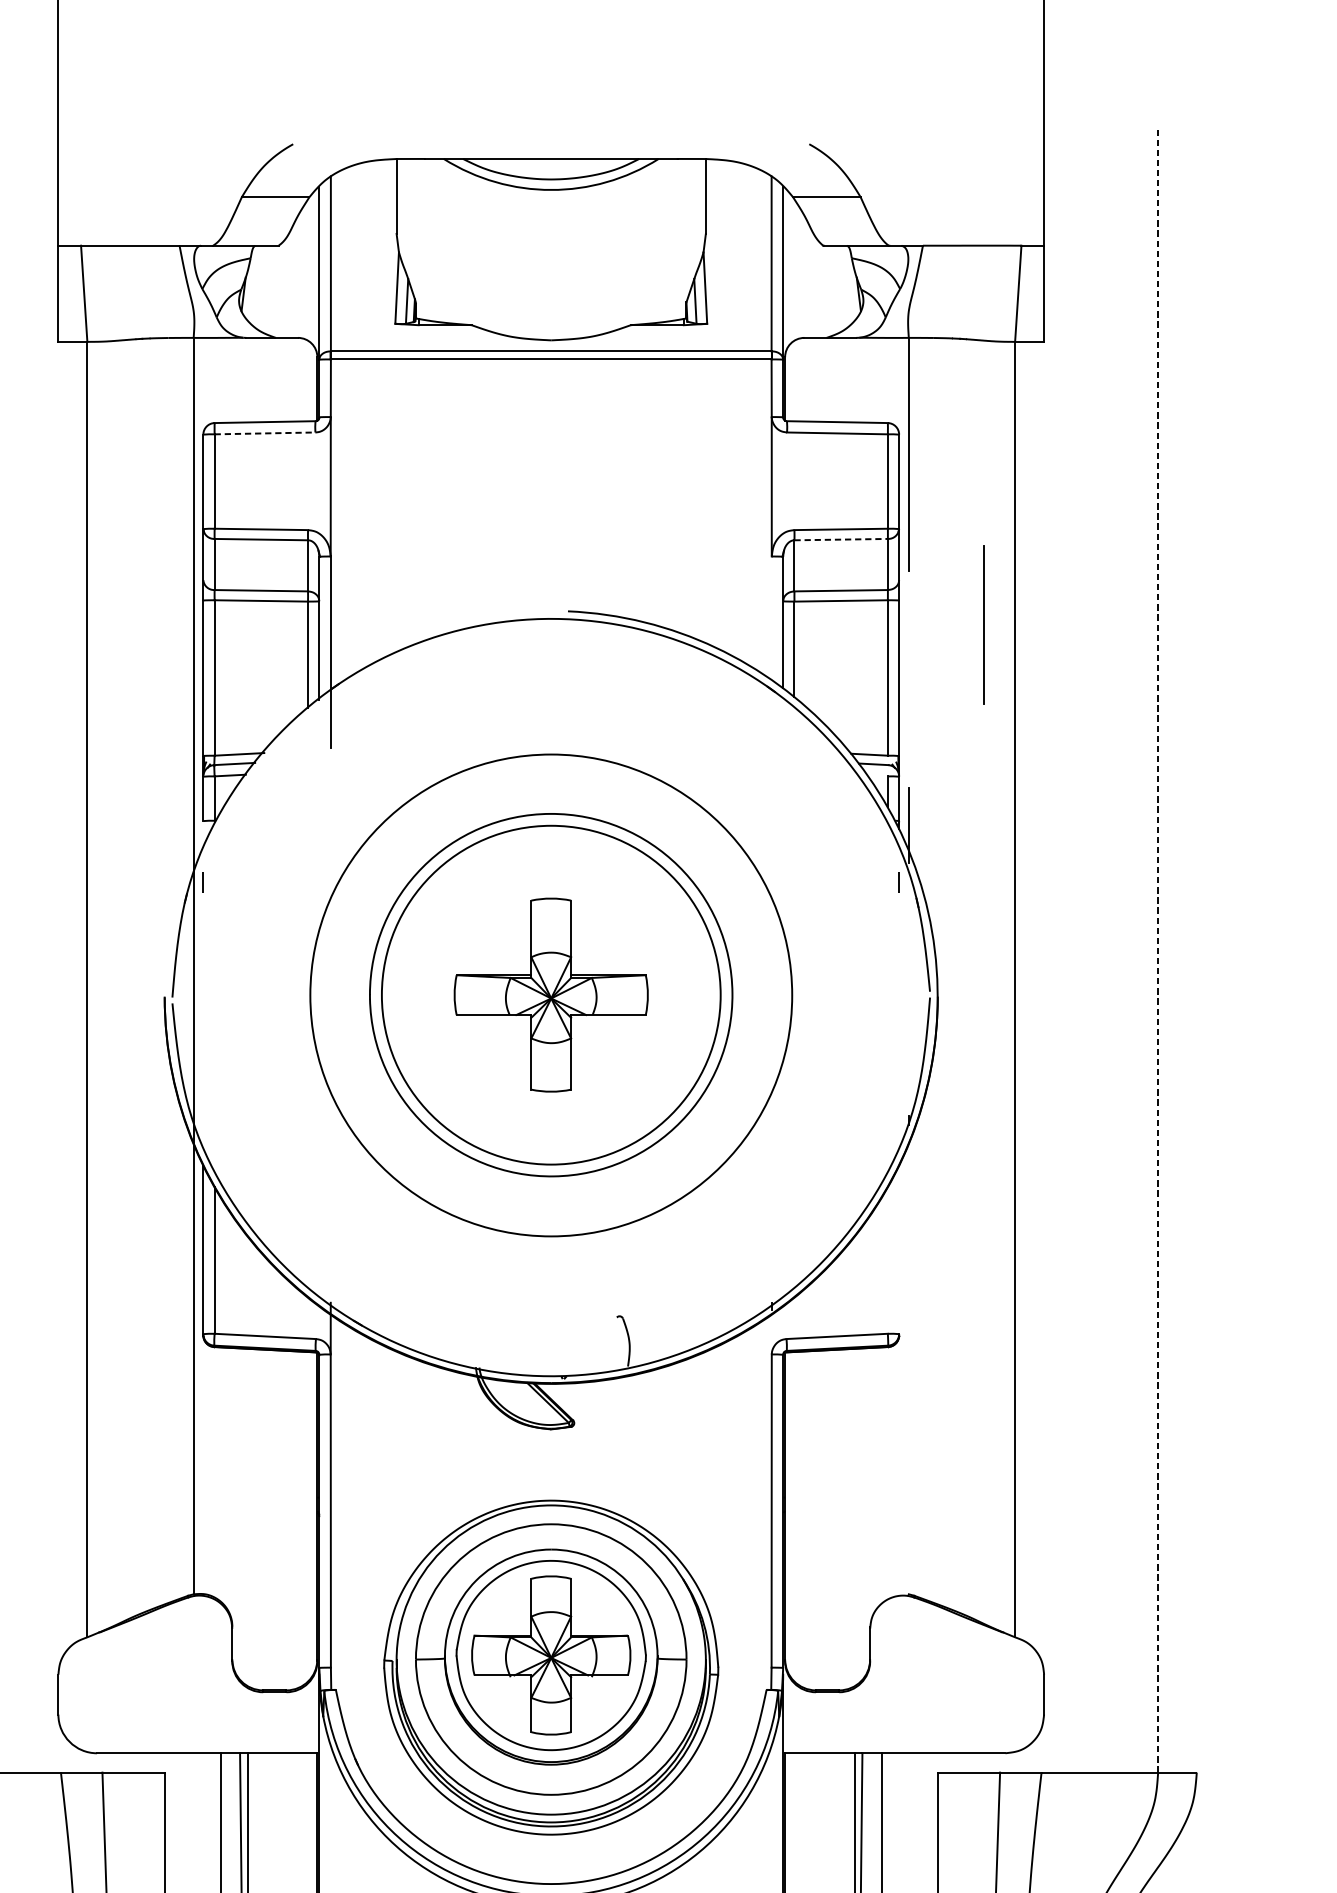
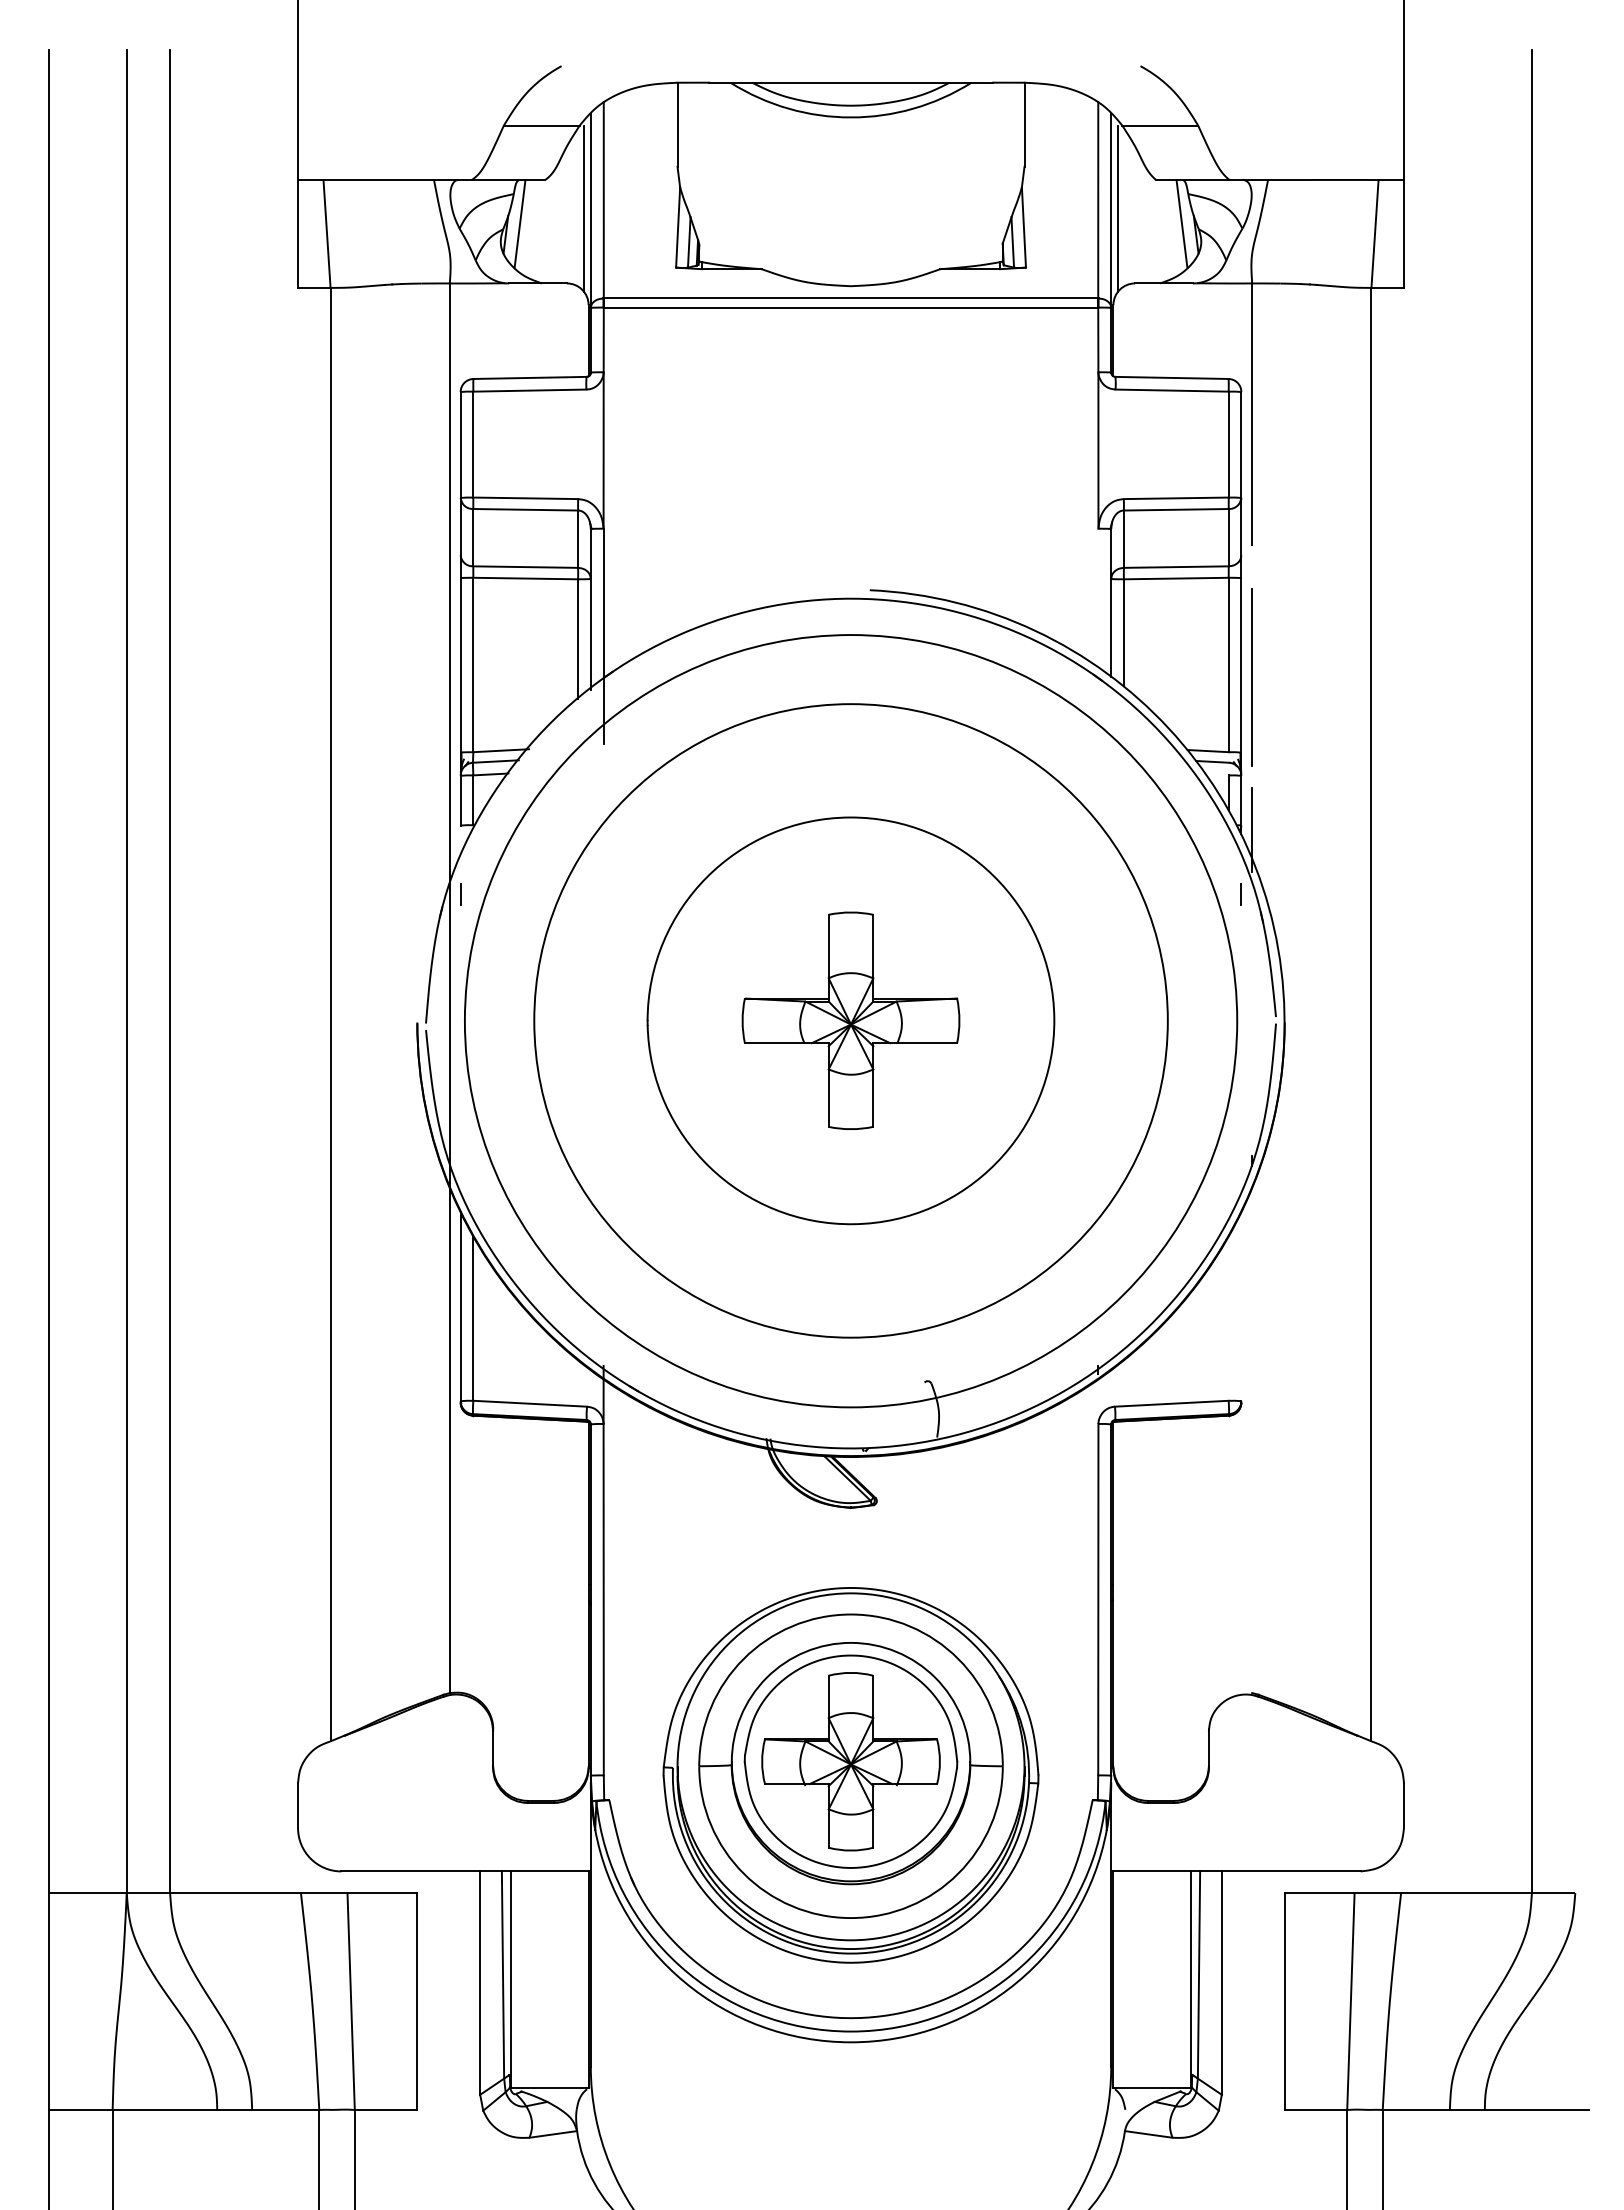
line: (313, 271) -> (584, 208), added
line: (788, 271) -> (1117, 208), added
line: (255, 284) -> (519, 223), added
line: (845, 284) -> (1181, 223), added
line: (264, 433) -> (529, 390), dashed -> solid
line: (841, 539) -> (1176, 509), dashed -> solid
line: (983, 624) -> (1251, 677), moved
line: (1157, 951) -> (1531, 971), dashed -> solid
circle: (550, 994) -> (850, 1020), size x1.67
circle: (550, 995) -> (850, 1021), size x1.43

